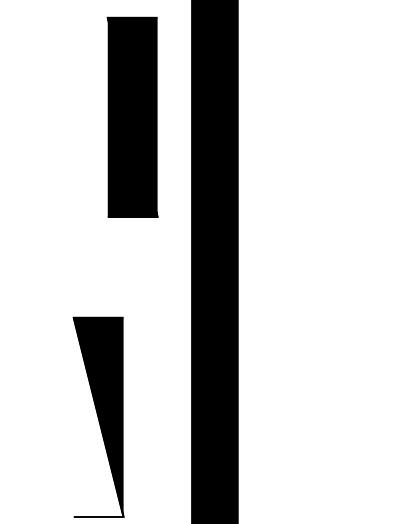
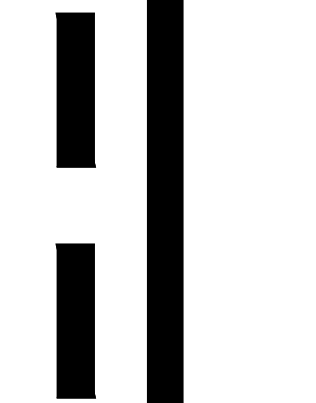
part: (132, 116) -> (75, 89), moved
fill: (98, 417) -> (75, 321), added

